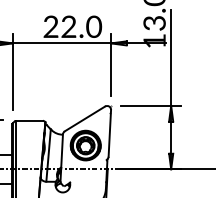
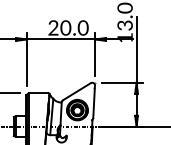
text: (68, 27) -> (65, 28), 22.0 -> 20.0

